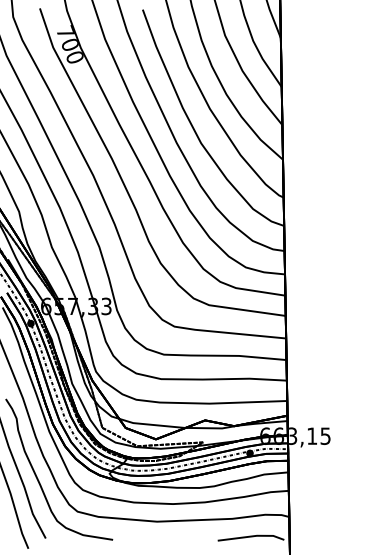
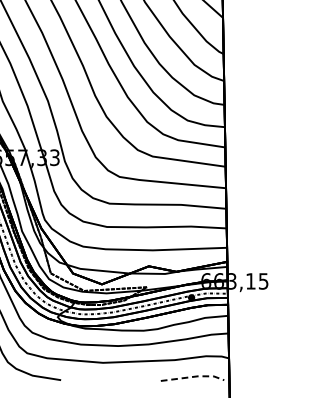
line: (253, 536) -> (194, 376), solid -> dashed

